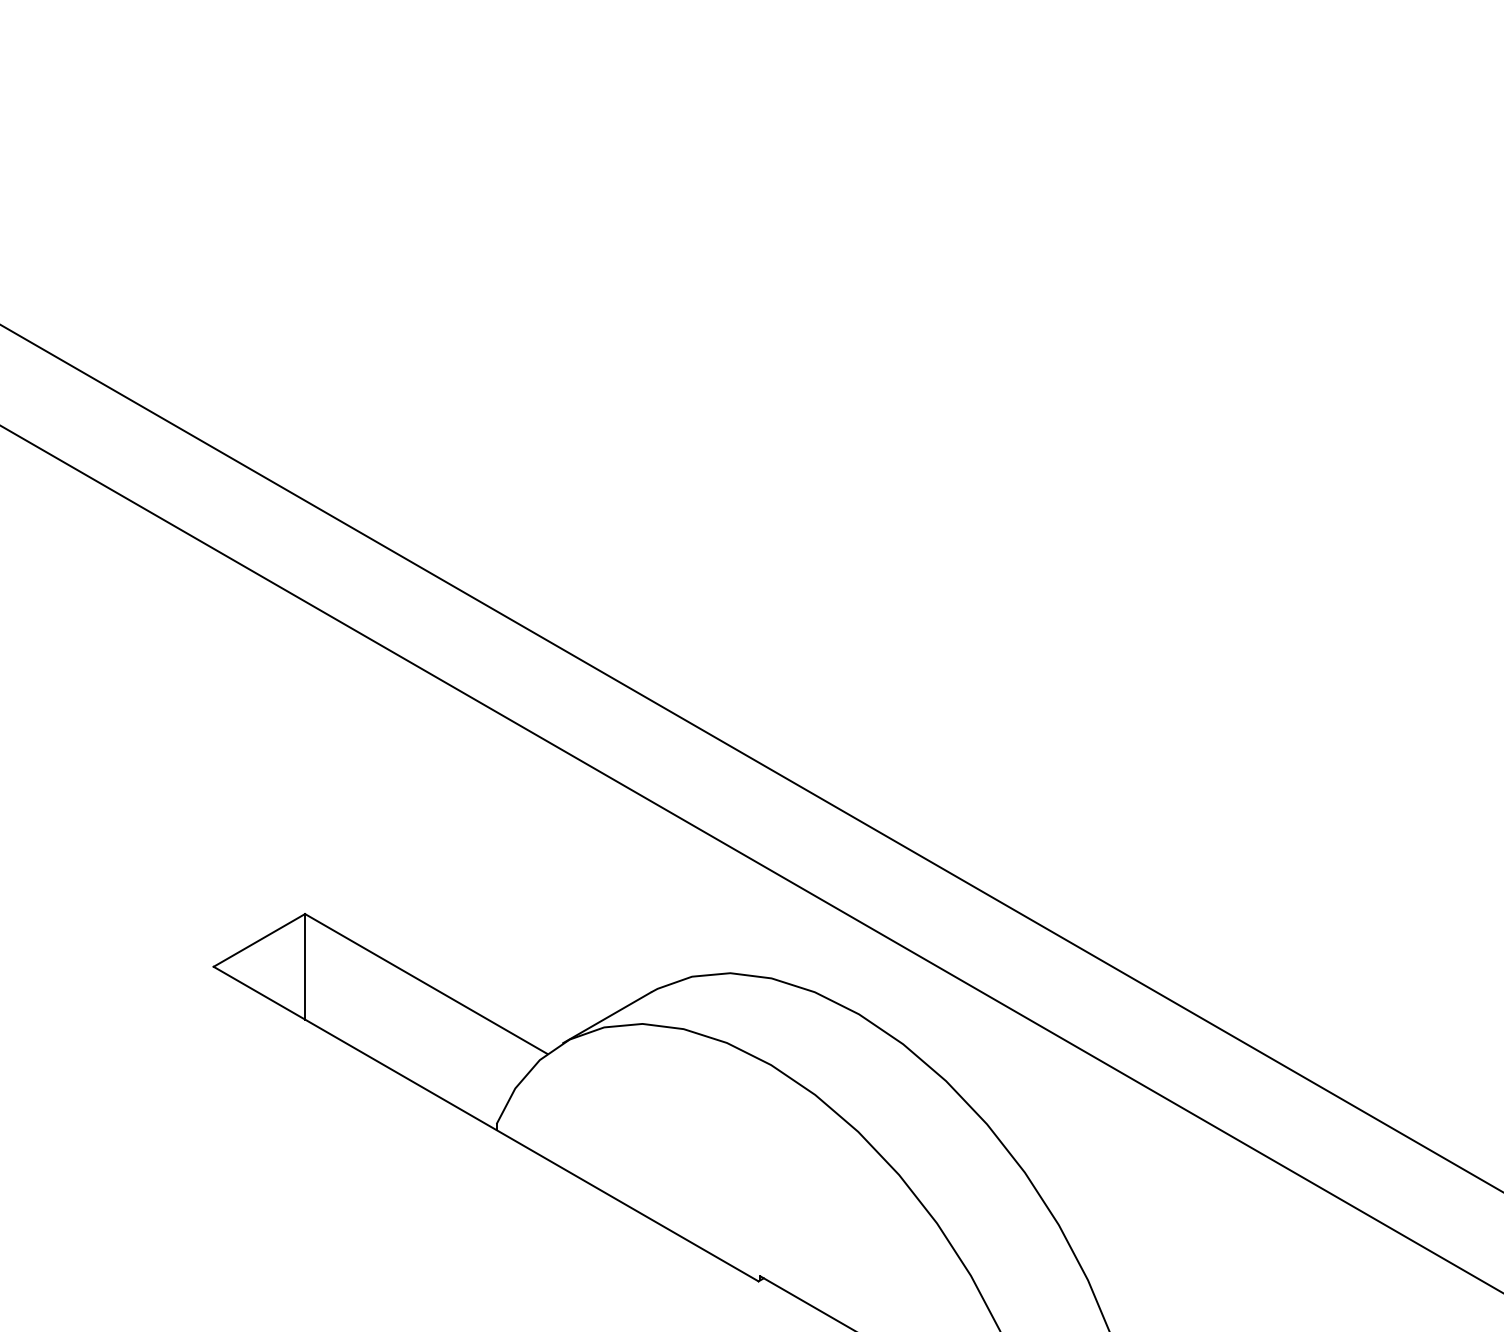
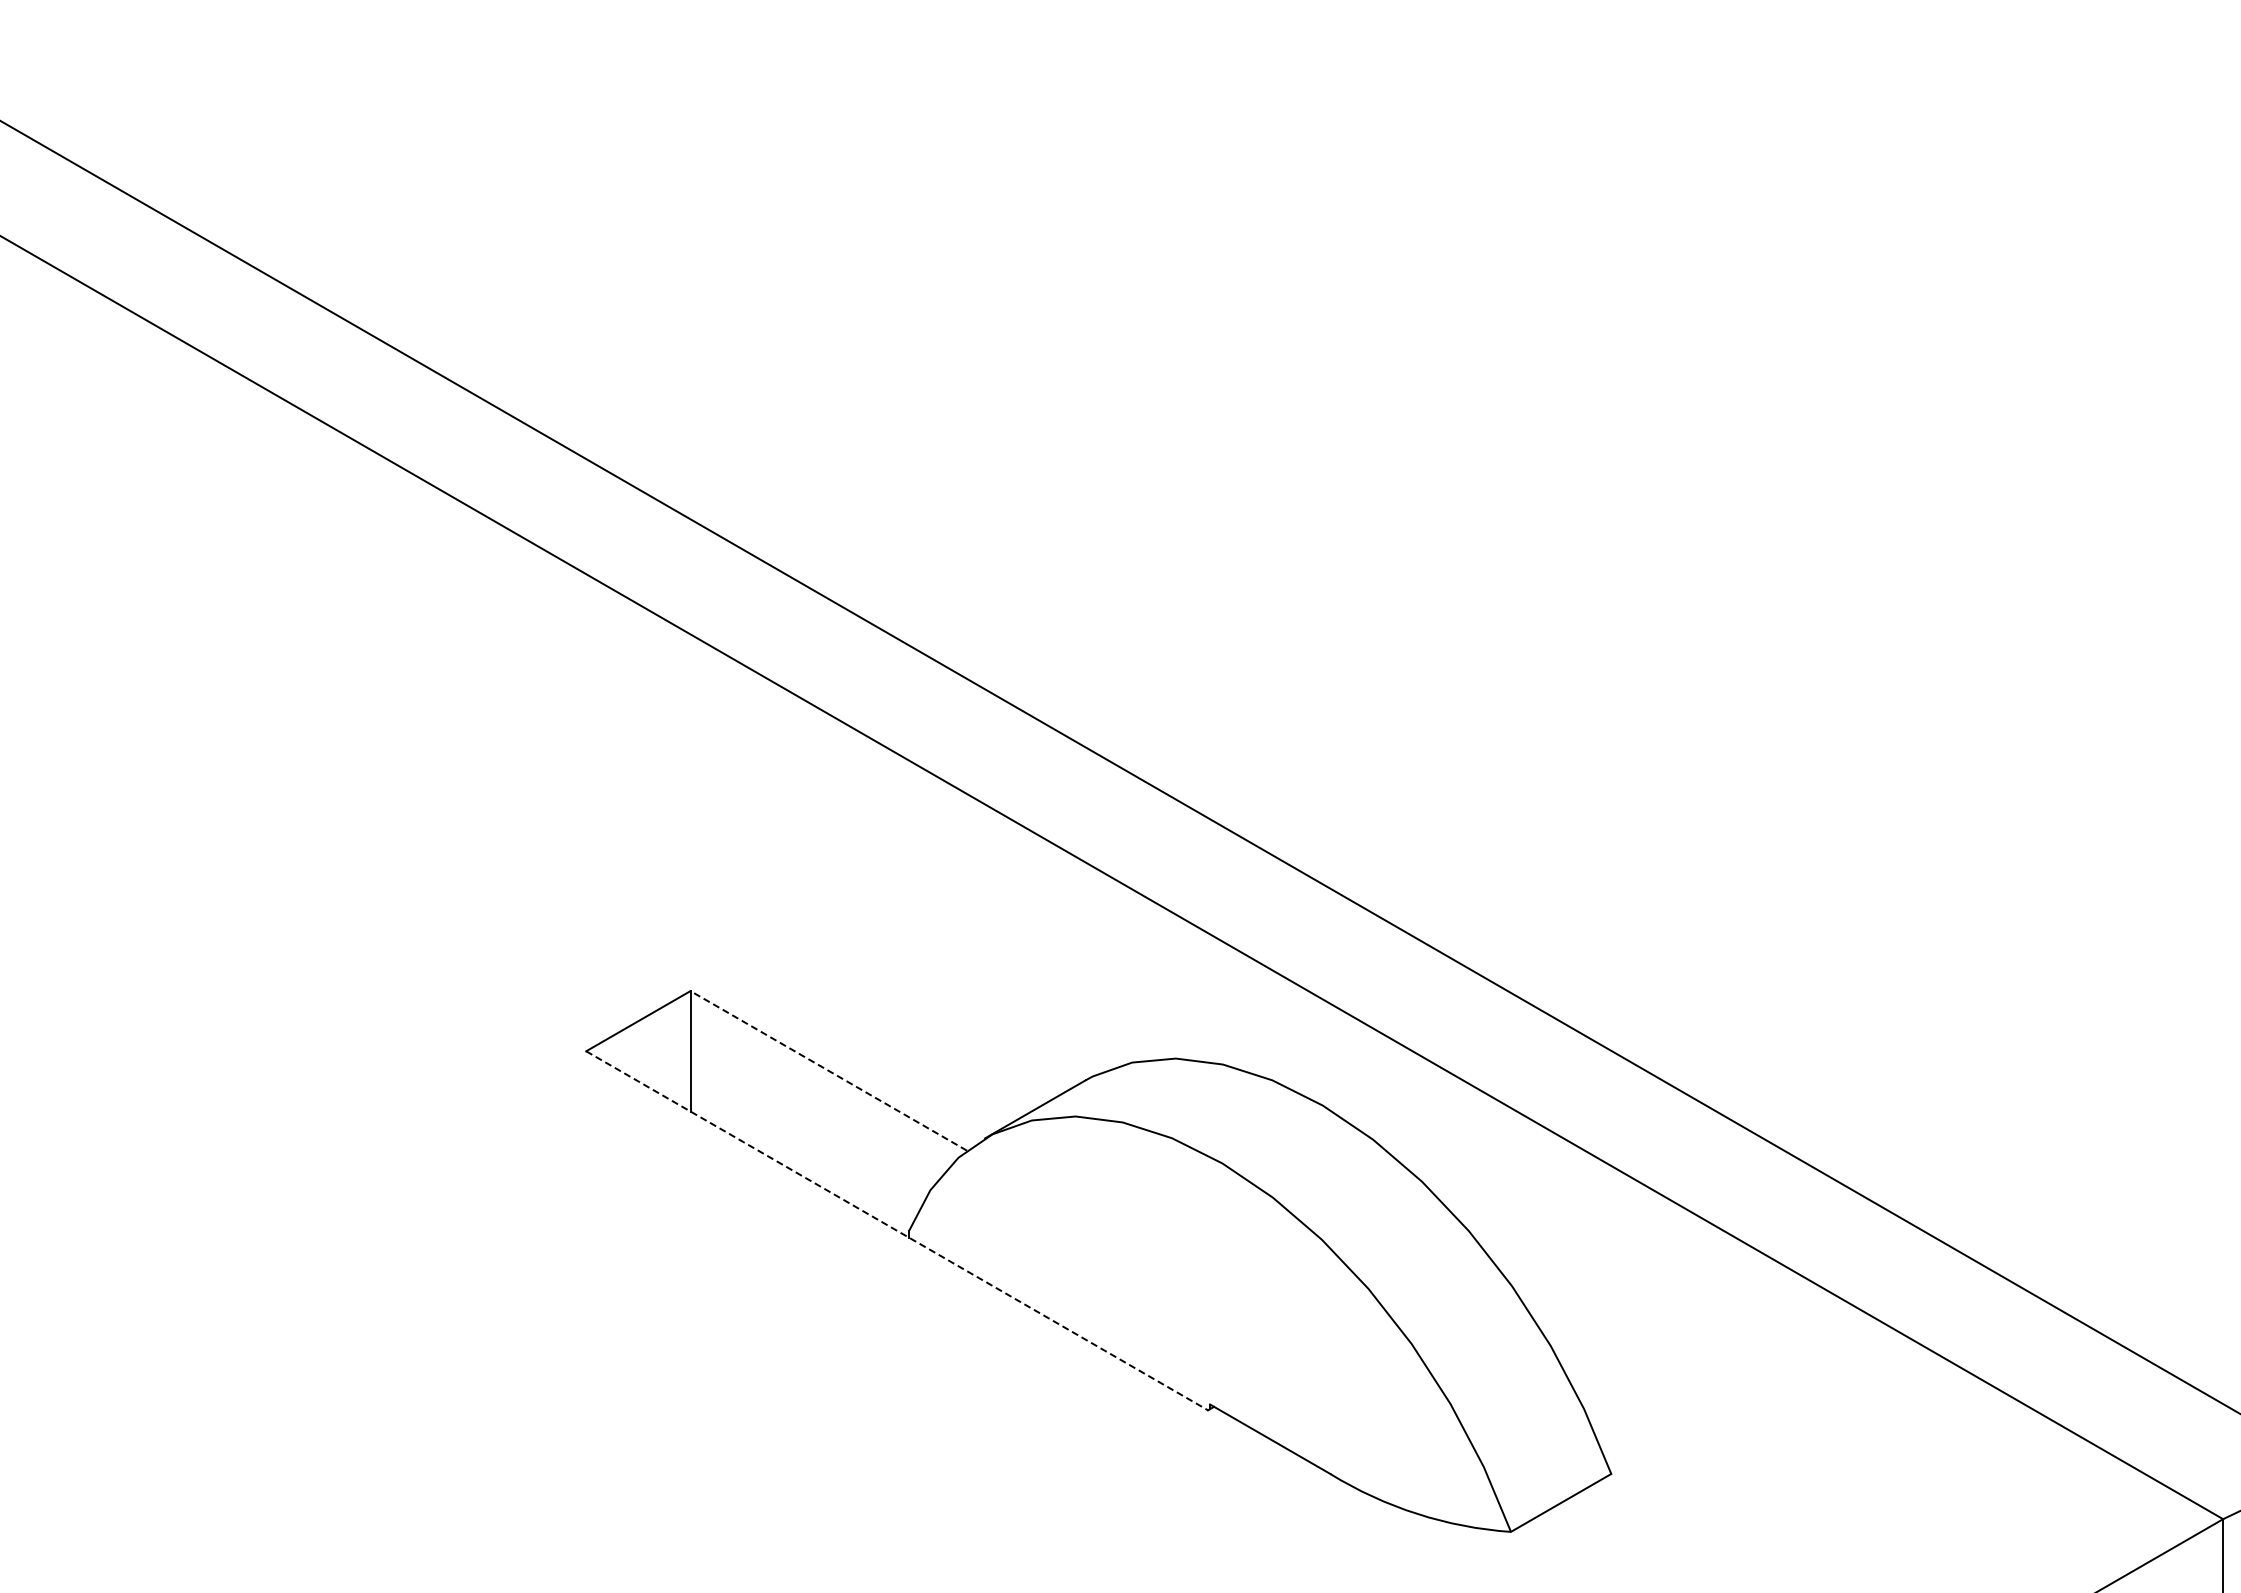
line: (425, 983) -> (828, 1070), solid -> dashed
line: (486, 1124) -> (897, 1231), solid -> dashed

